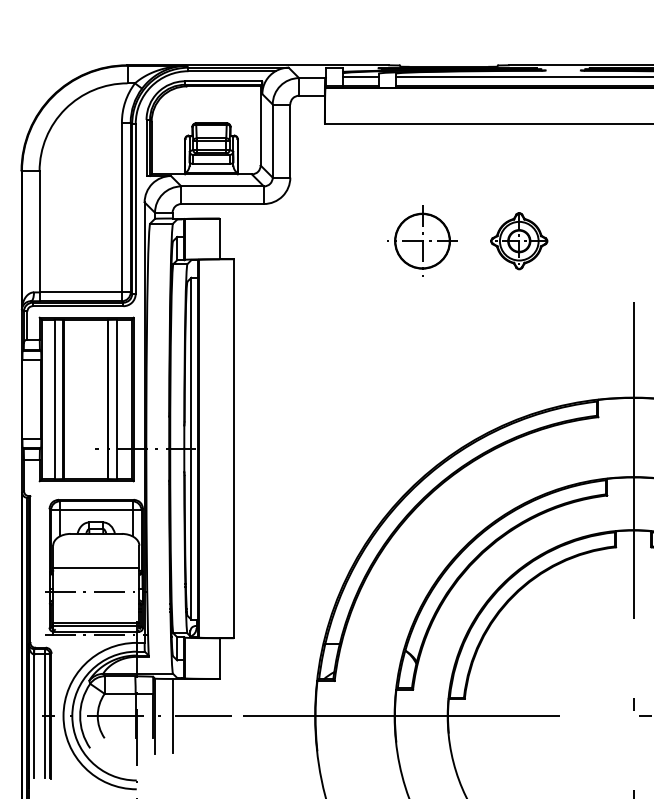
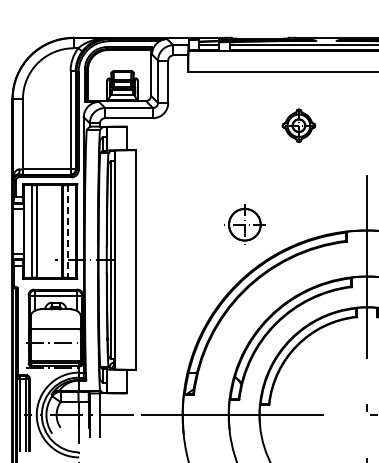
part: (421, 240) -> (244, 224), moved
part: (518, 240) -> (298, 125), moved
line: (116, 399) -> (67, 231), solid -> dashed

